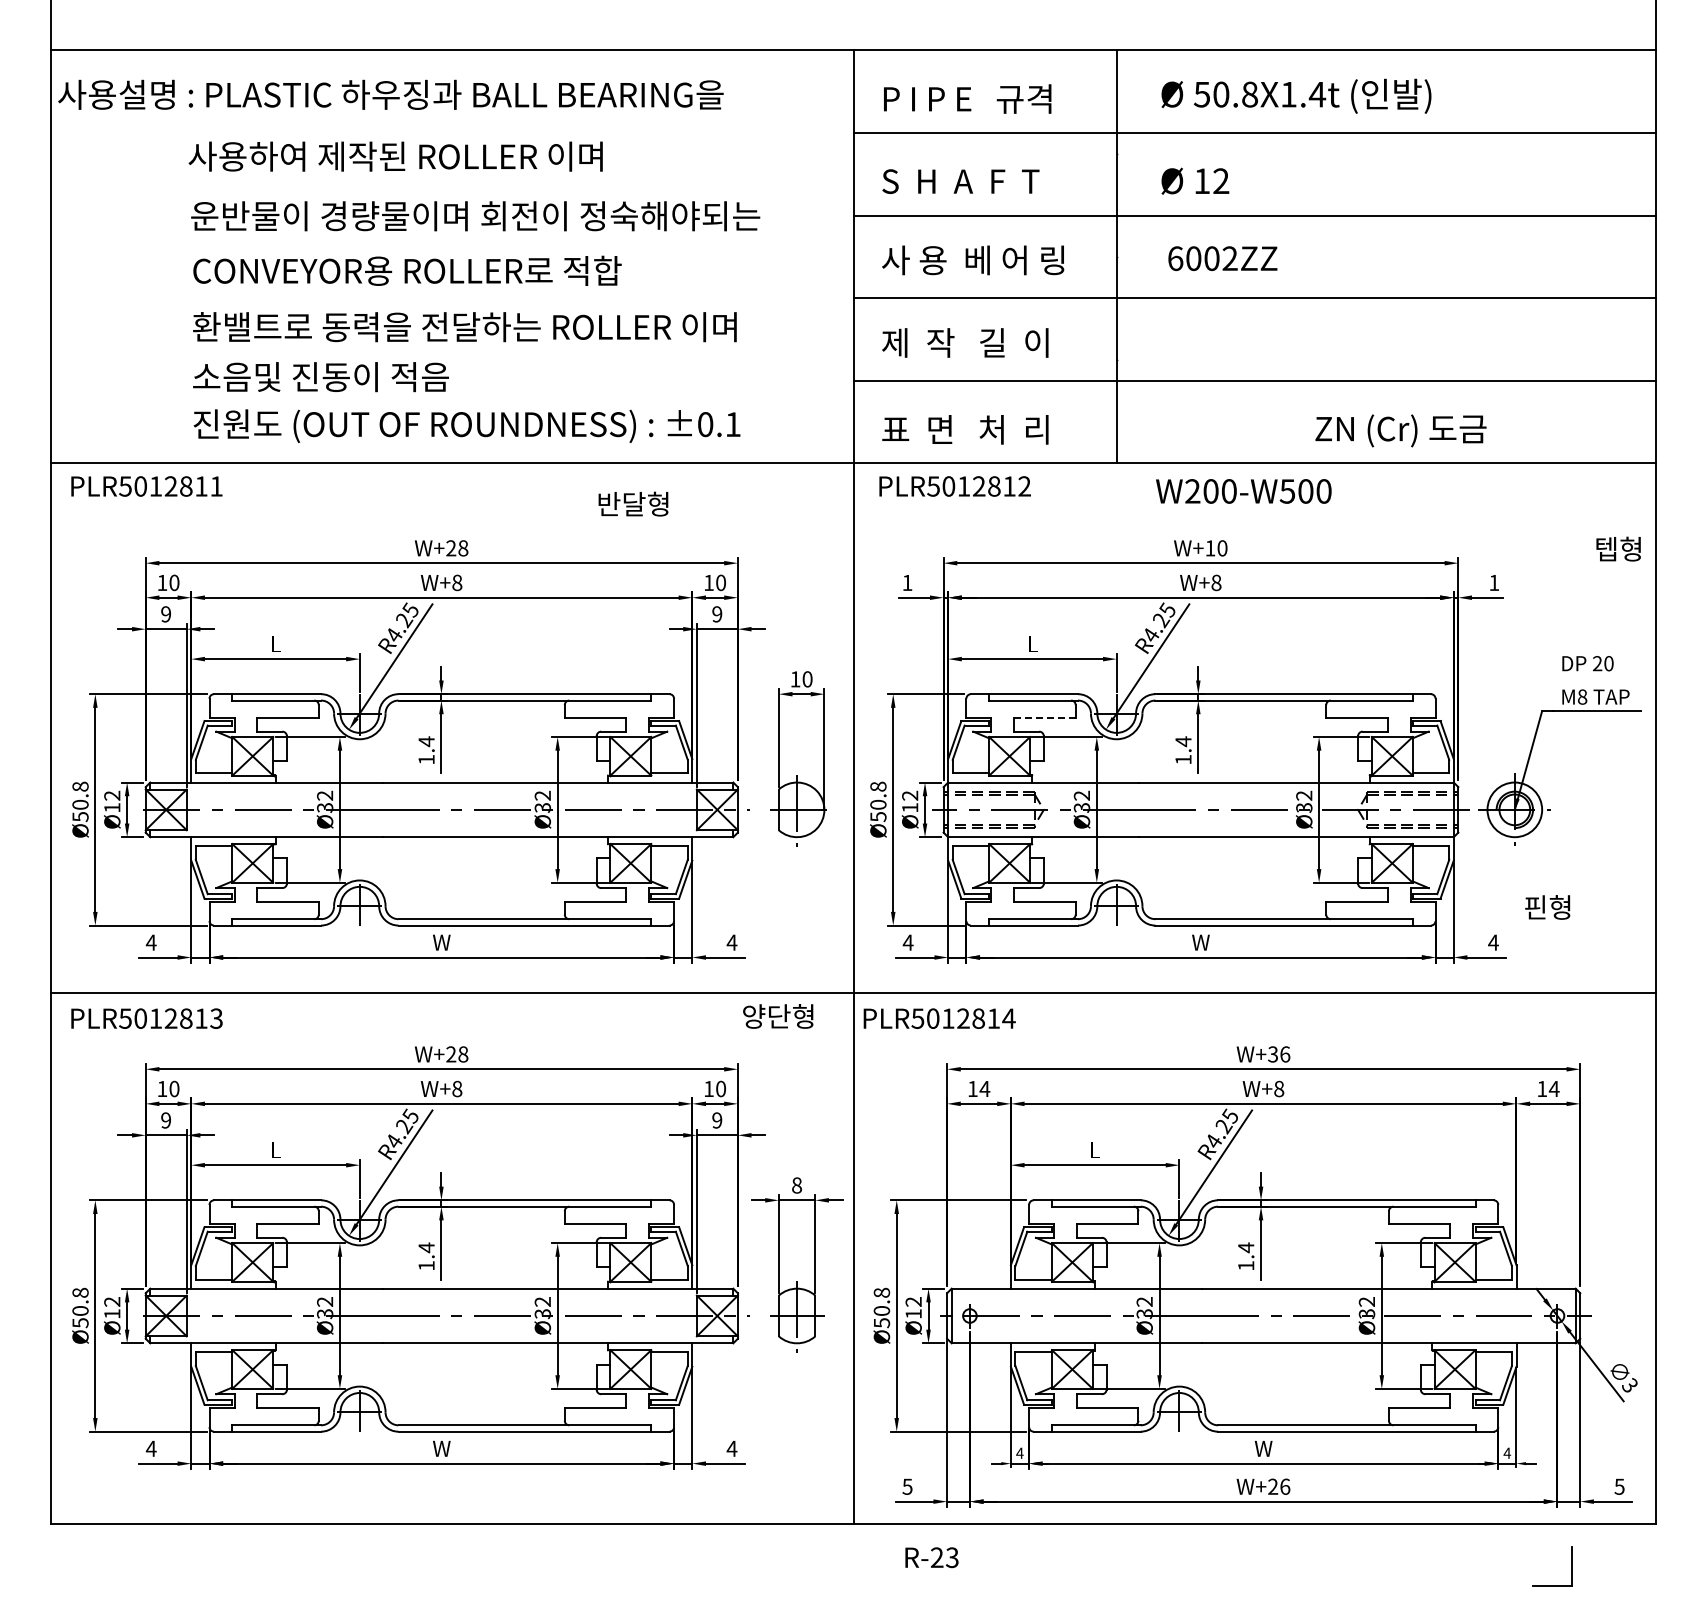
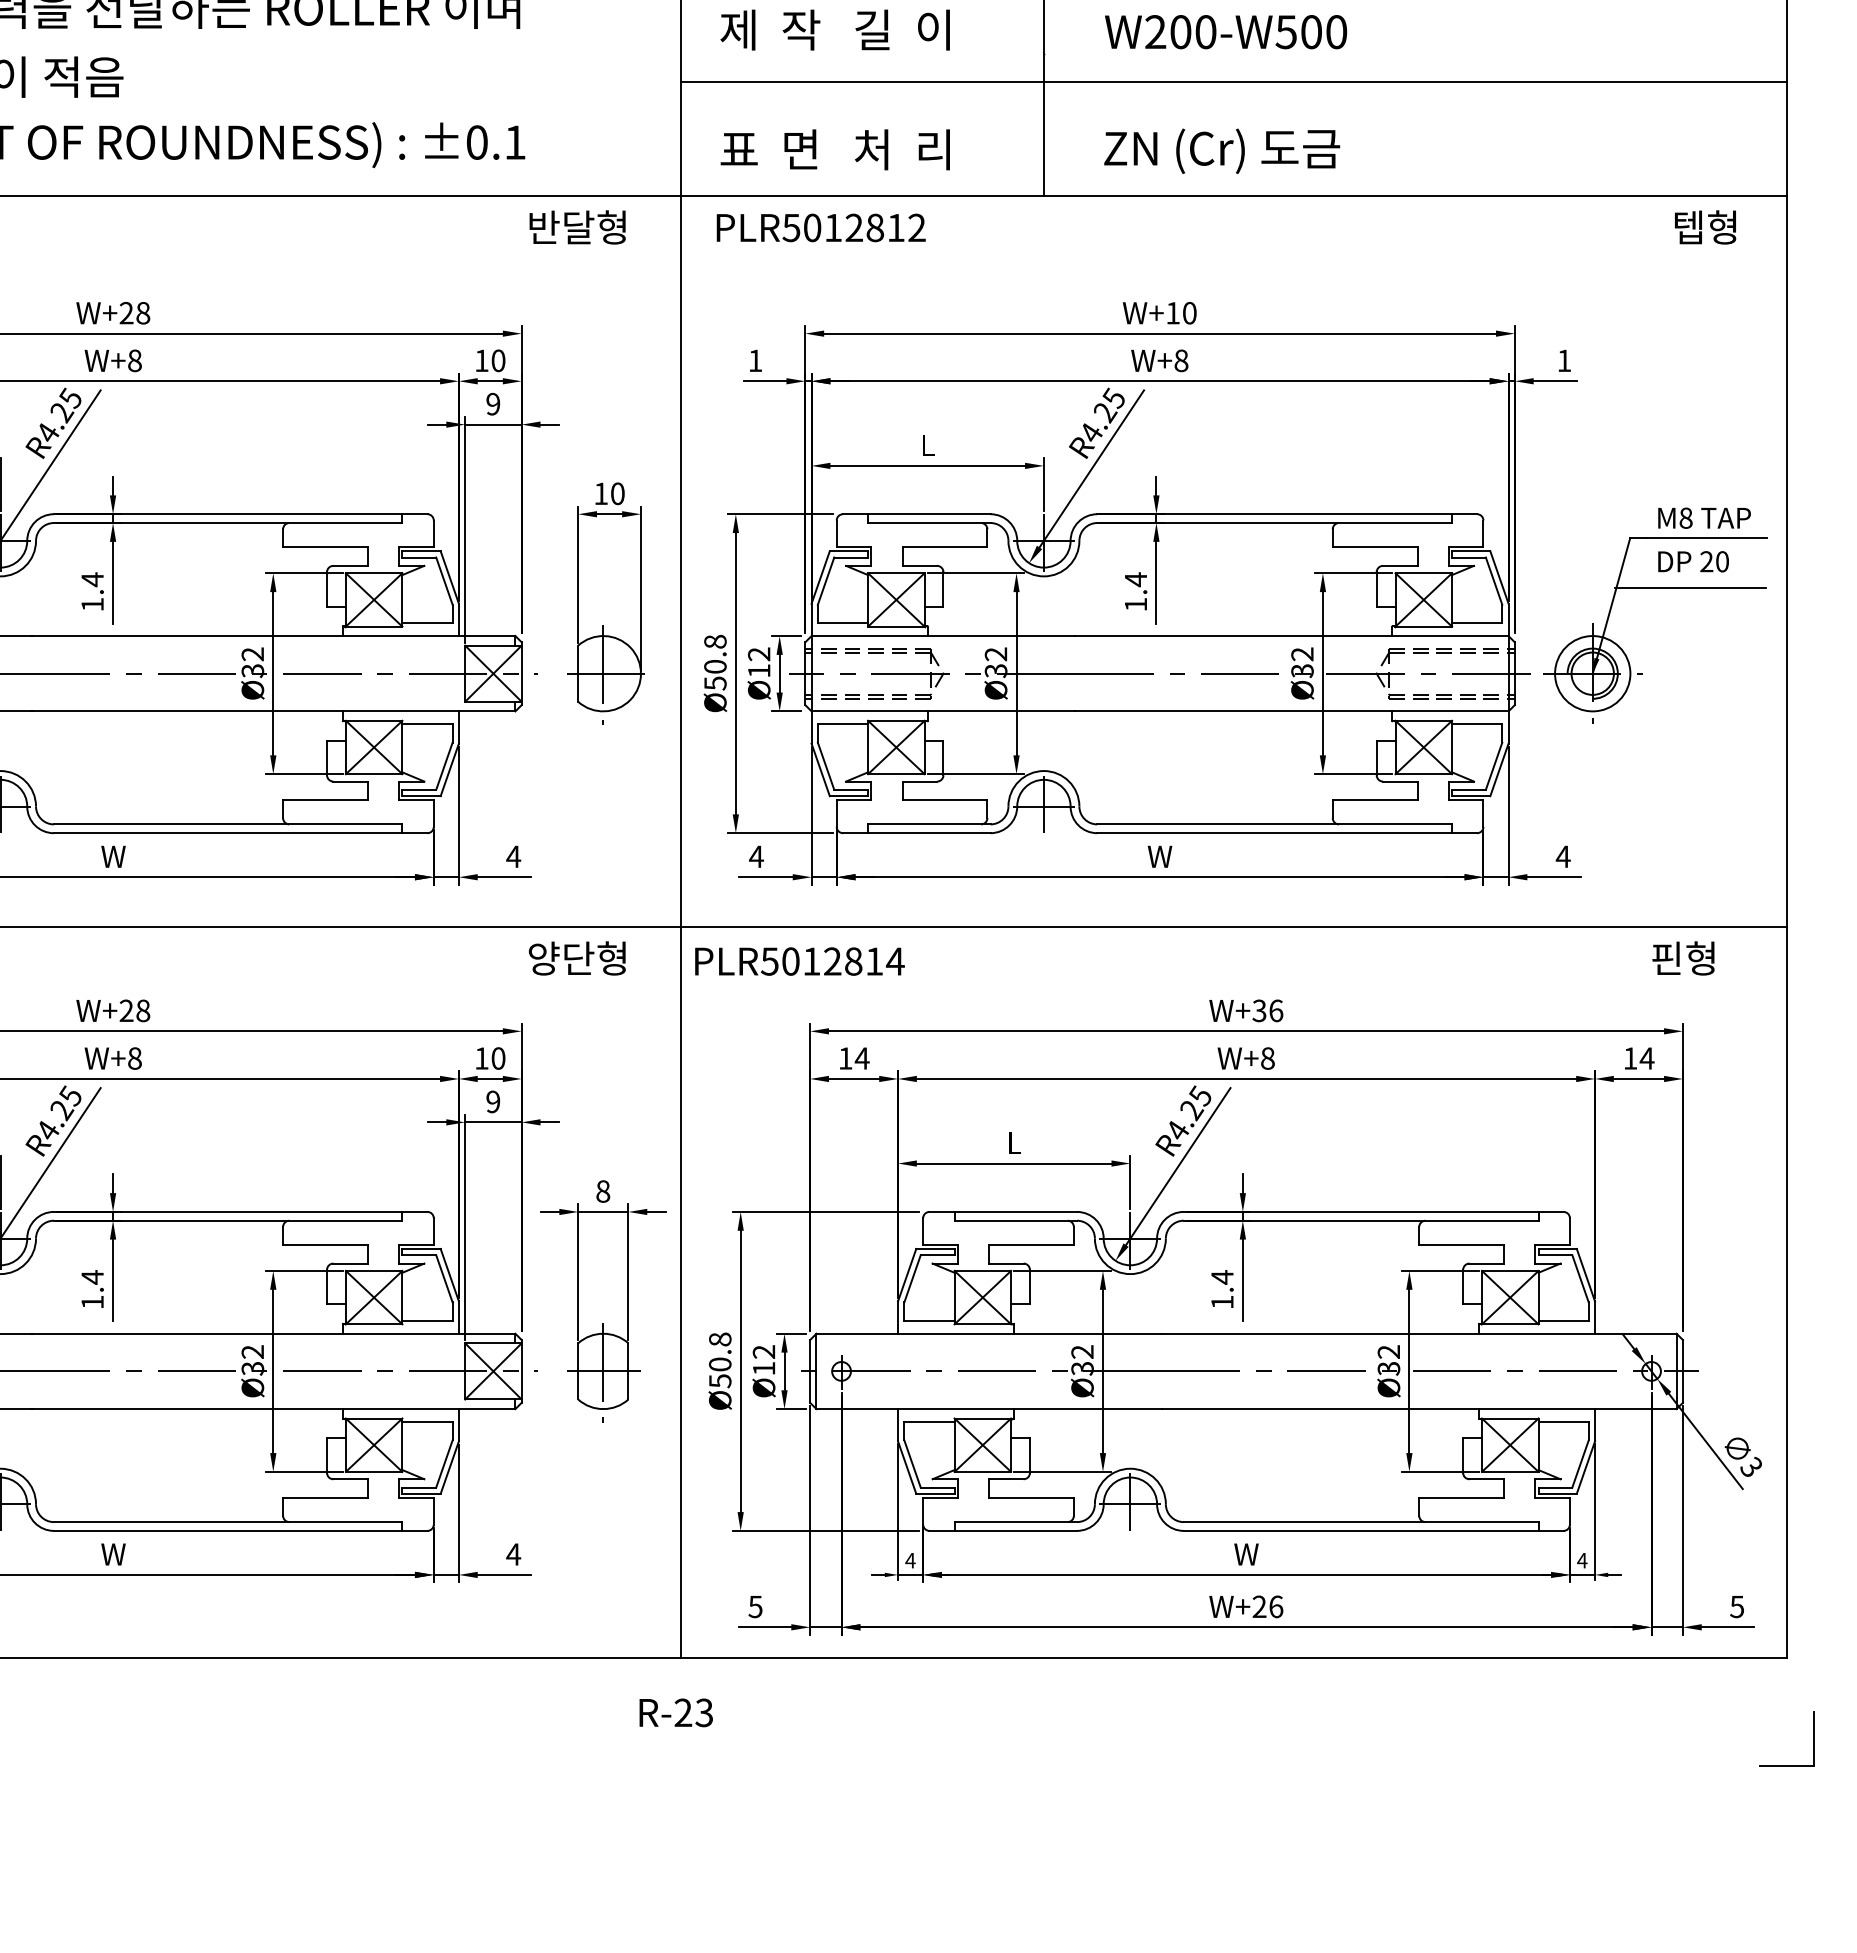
text: (1400, 430) -> (1221, 150), moved
text: (1243, 491) -> (1225, 32), moved
text: (633, 503) -> (577, 226), moved
text: (1618, 548) -> (1705, 226), moved
text: (1587, 663) -> (1692, 561), moved
line: (1044, 717) -> (944, 546), dashed -> solid
line: (1585, 747) -> (1690, 587), added
text: (1547, 907) -> (1683, 958), moved
text: (931, 1557) -> (675, 1712), moved
part: (1571, 1566) -> (1812, 1738), moved

